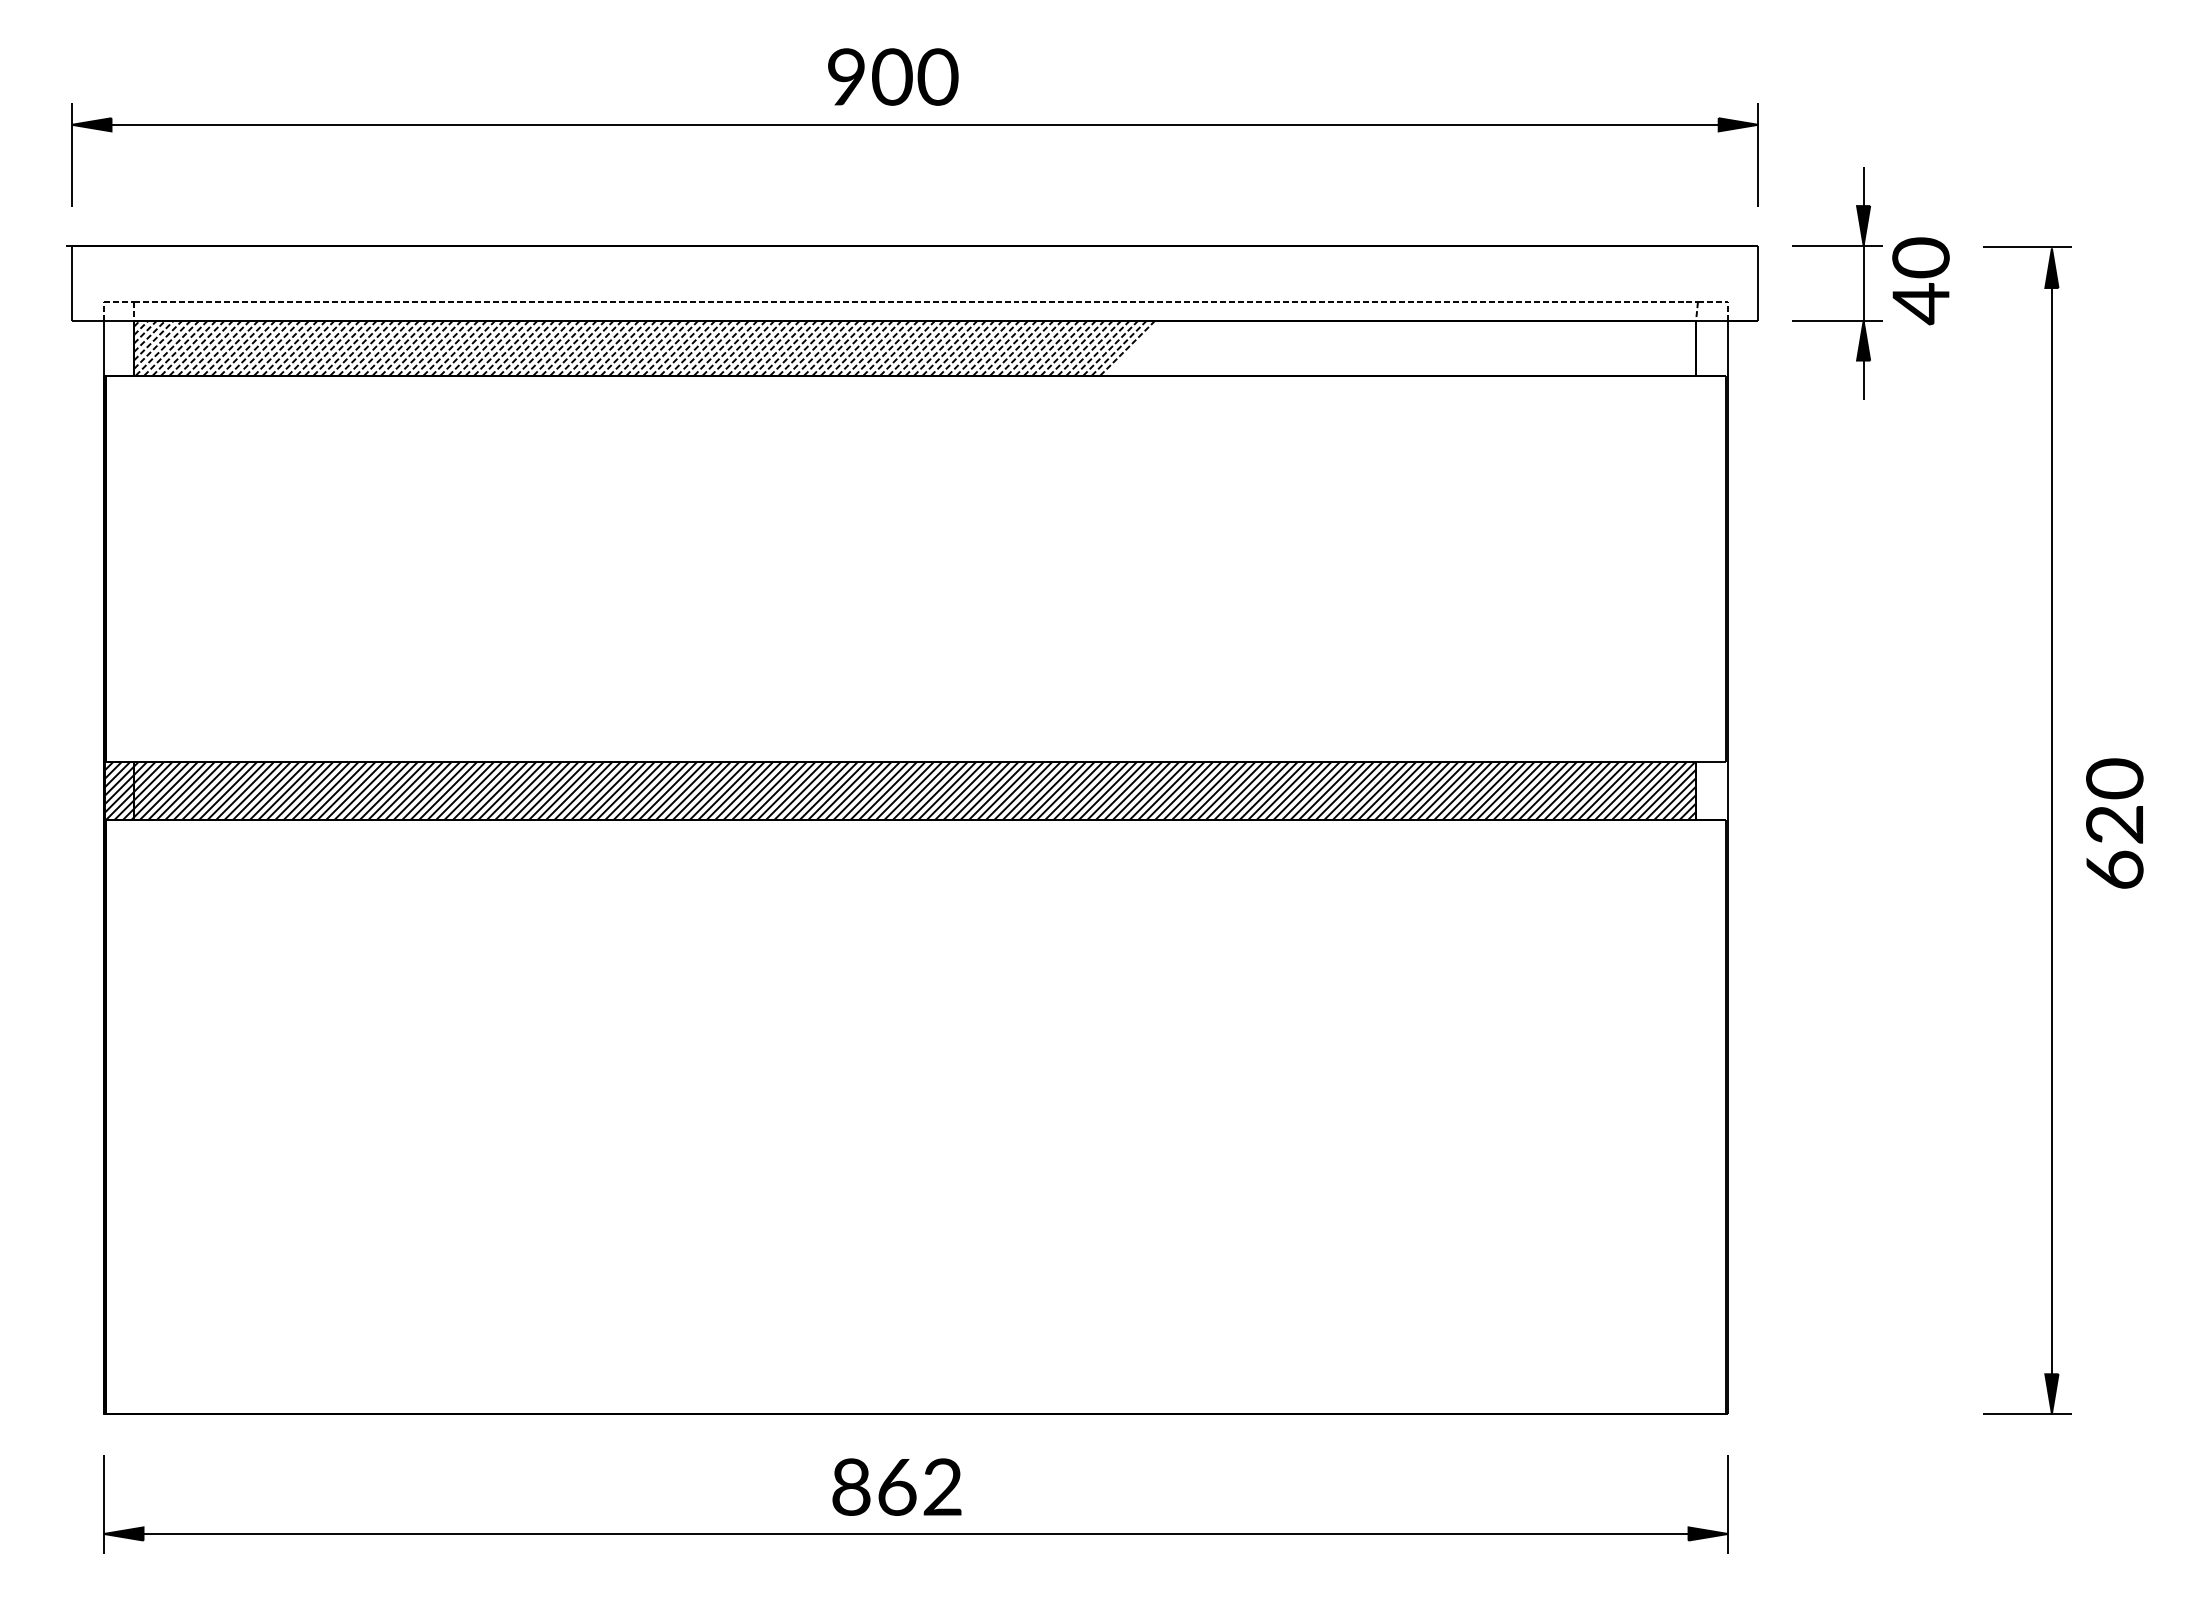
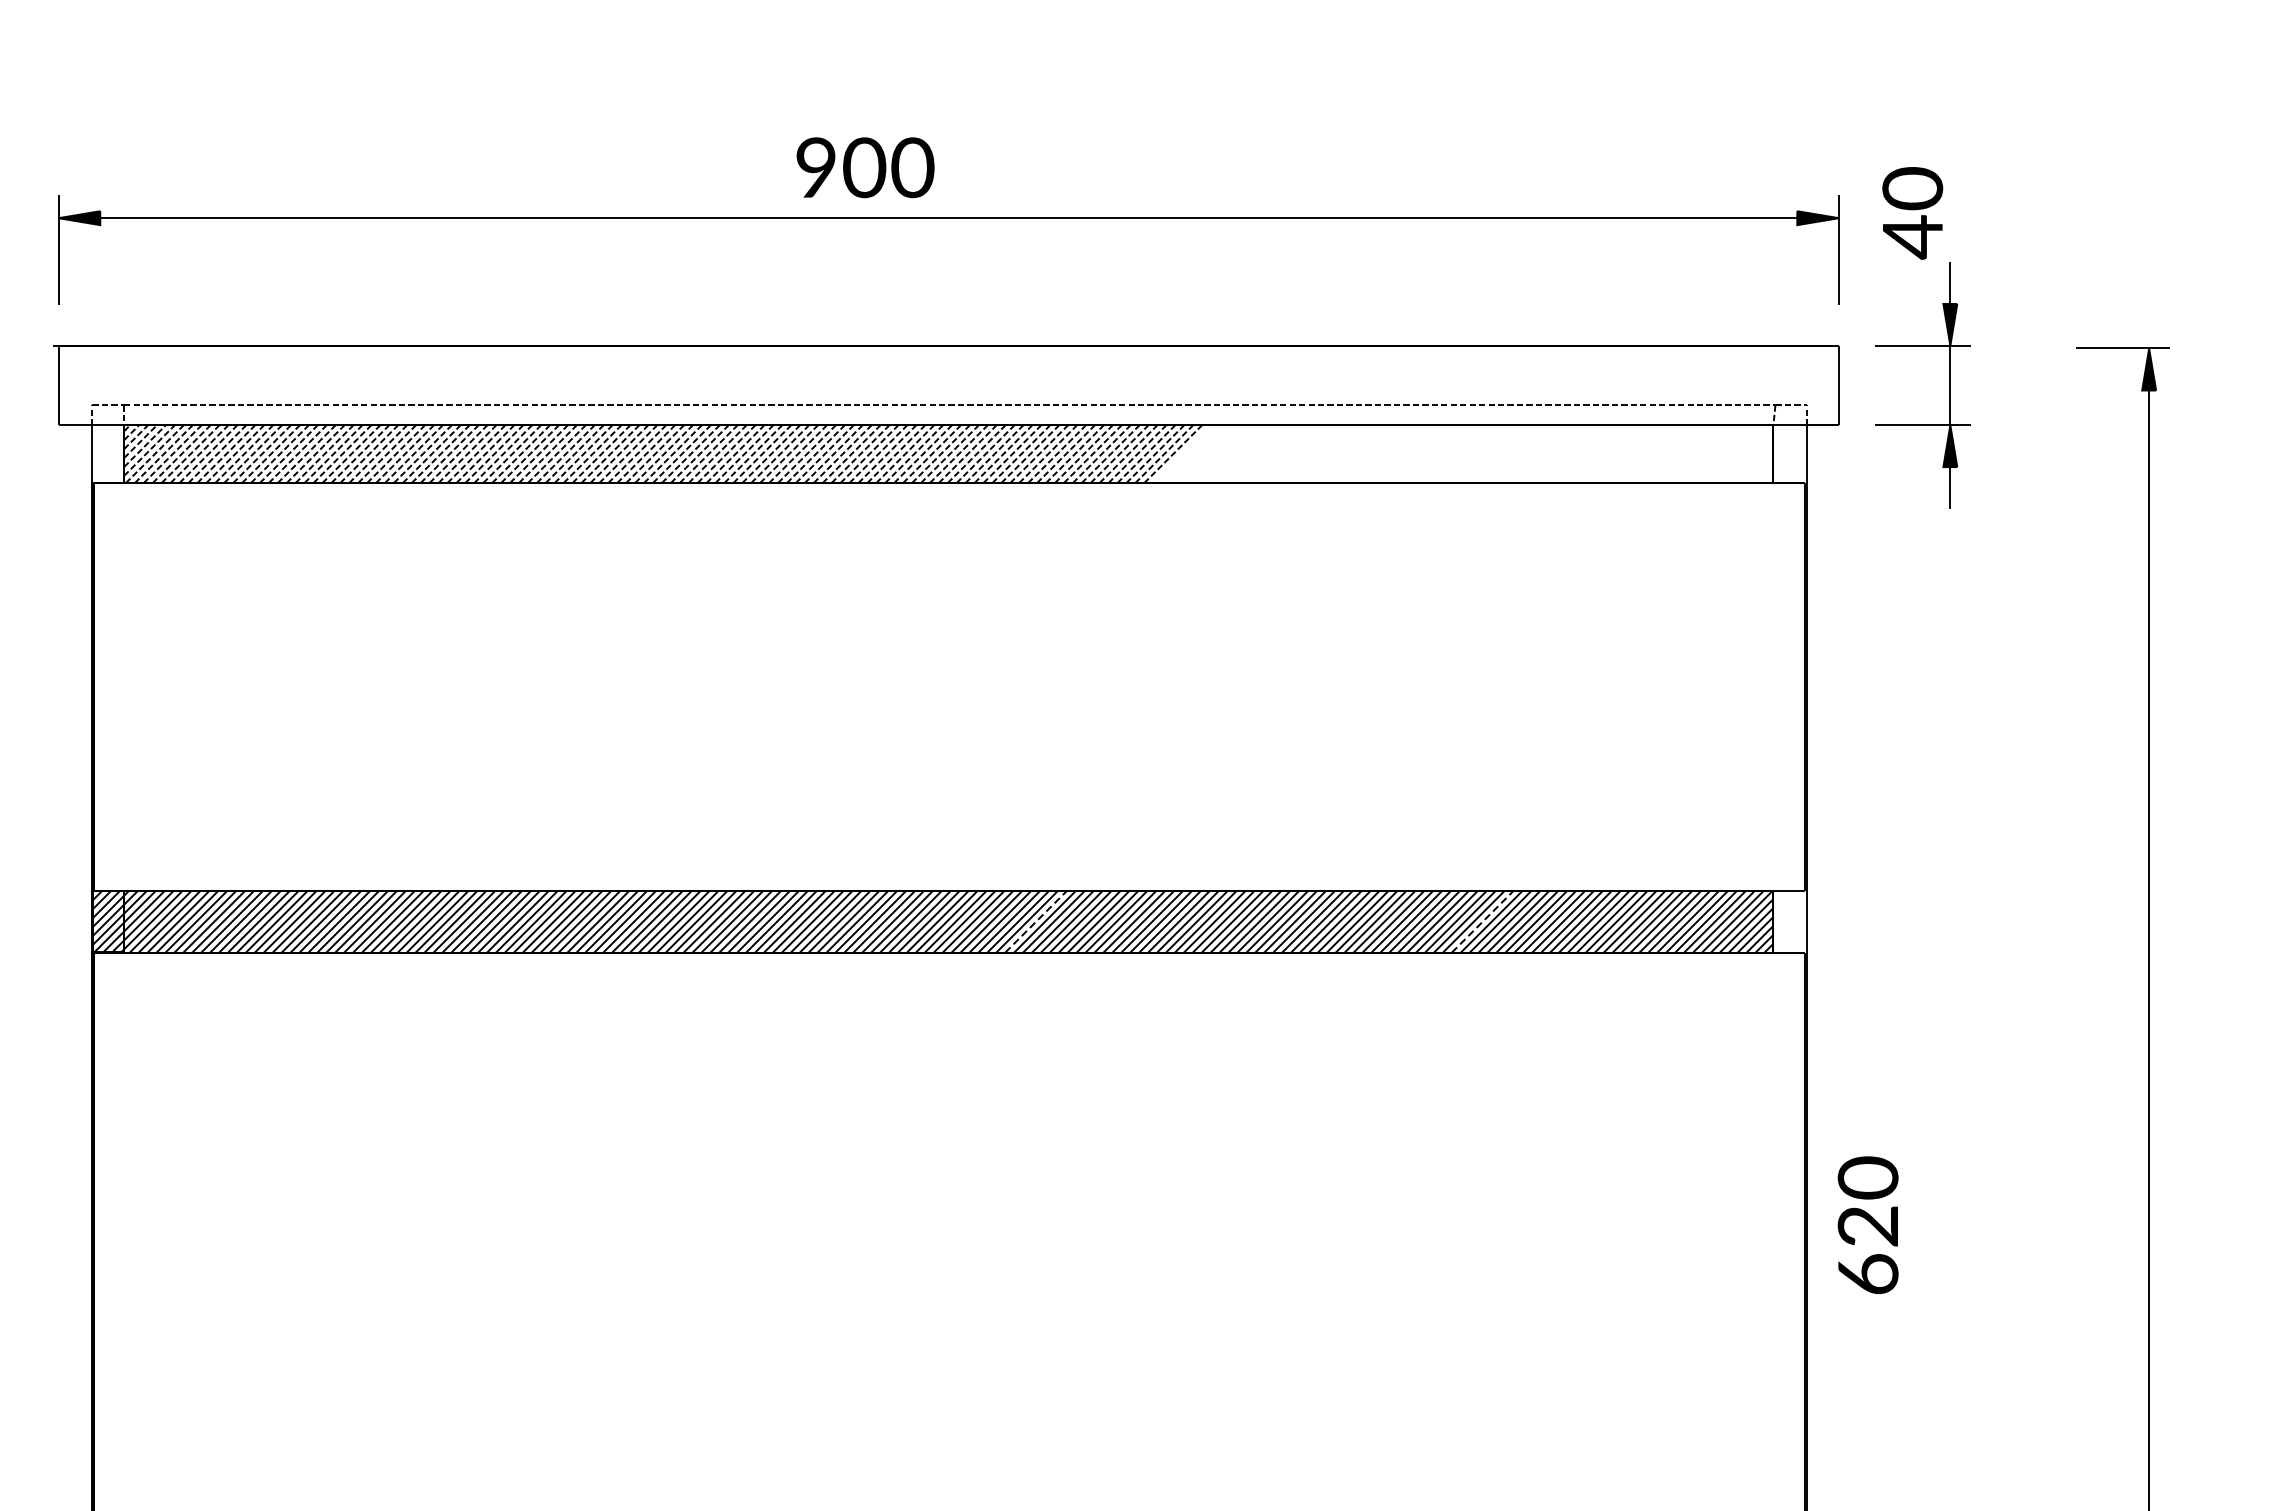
text: (893, 76) -> (865, 167), moved
text: (1920, 281) -> (1912, 213), moved
line: (998, 790) -> (1036, 921), solid -> dashed
line: (1421, 790) -> (1483, 921), solid -> dashed
text: (2114, 823) -> (1867, 1225), moved

